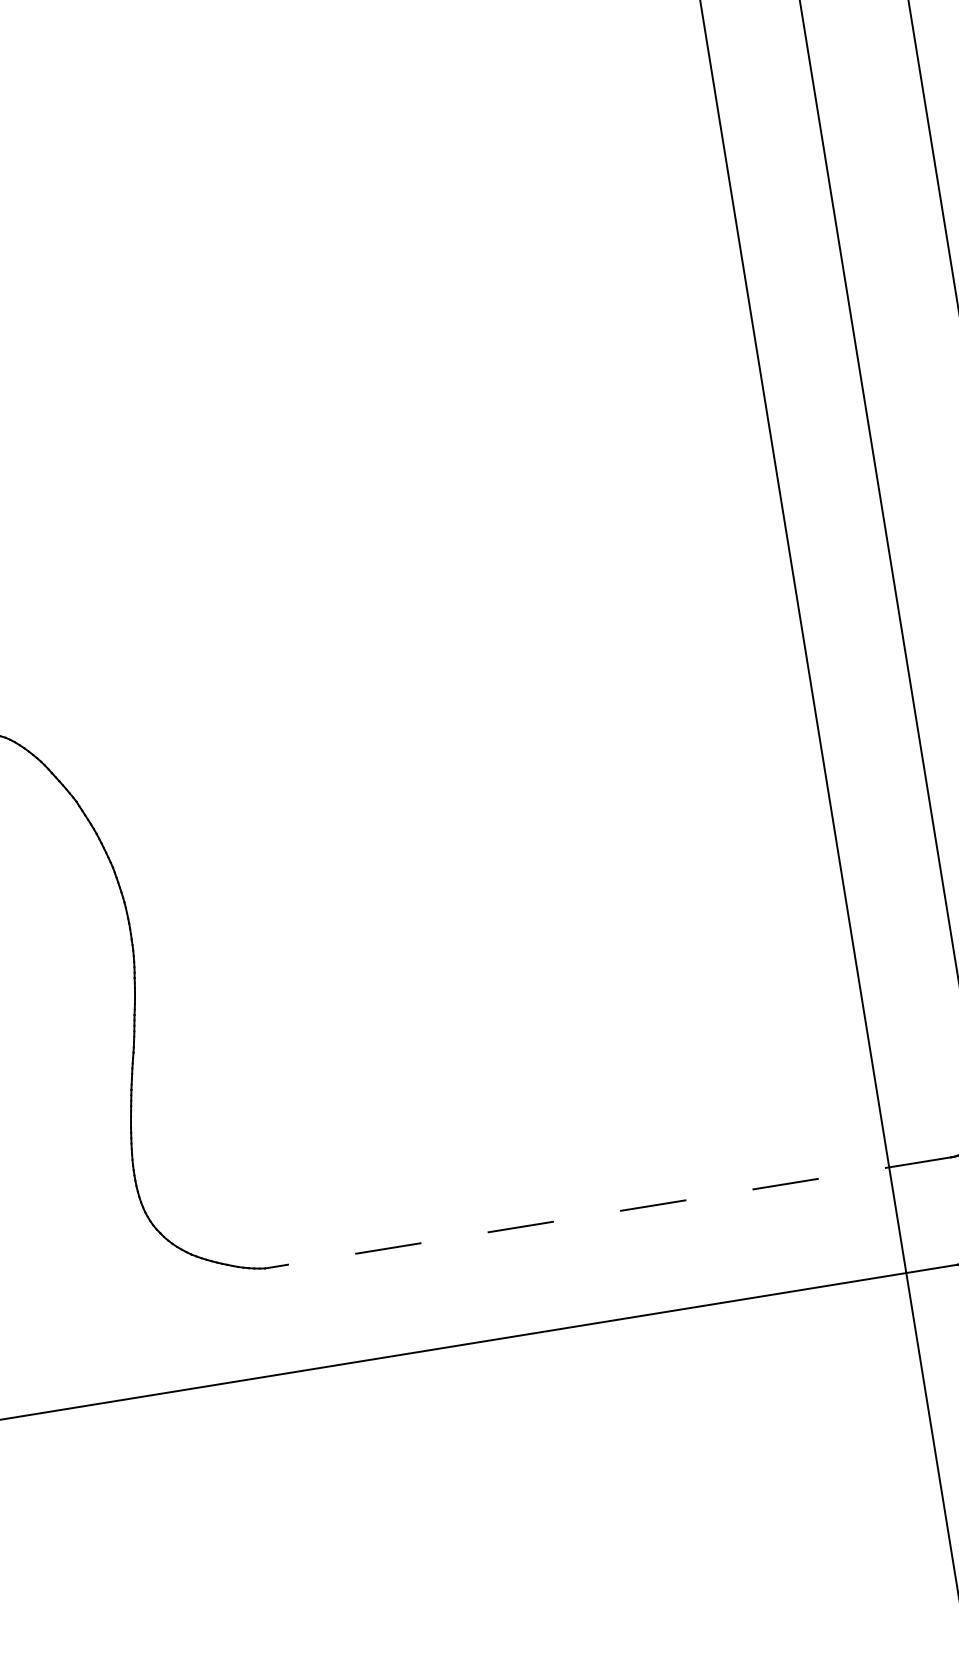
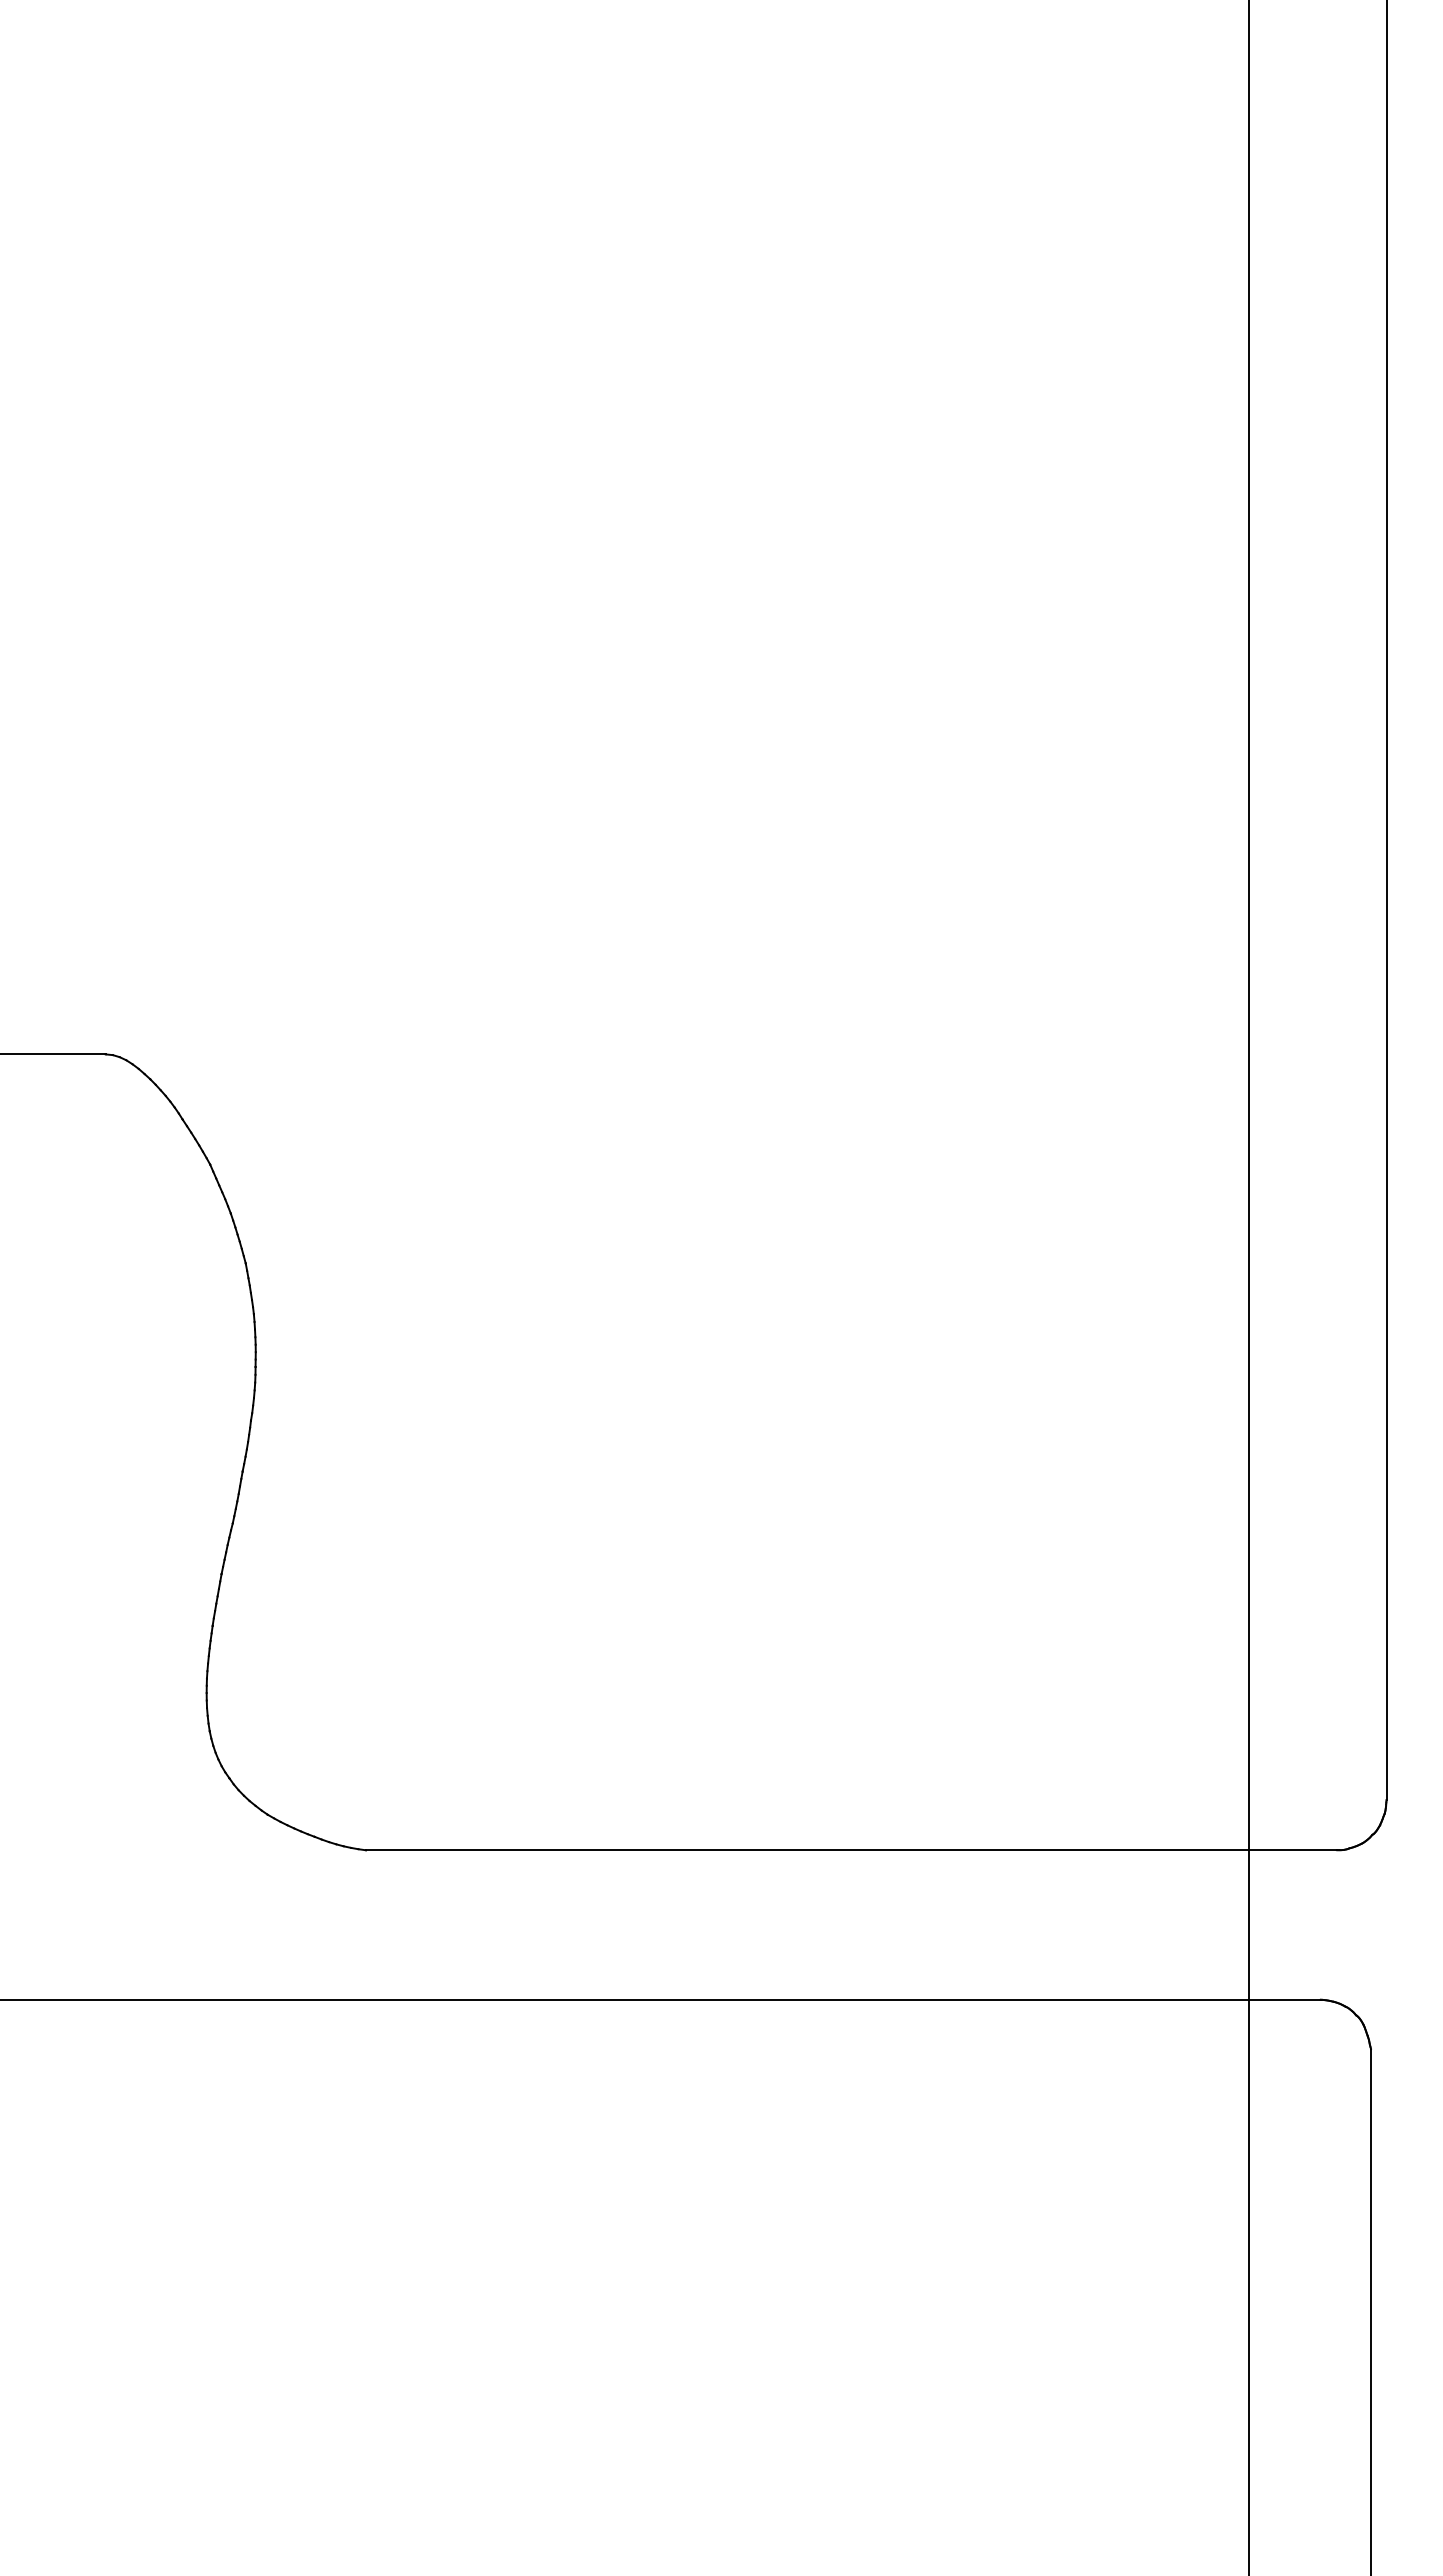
line: (607, 1213) -> (850, 1850), dashed -> solid

